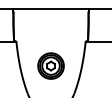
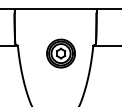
part: (50, 65) -> (60, 52), moved

